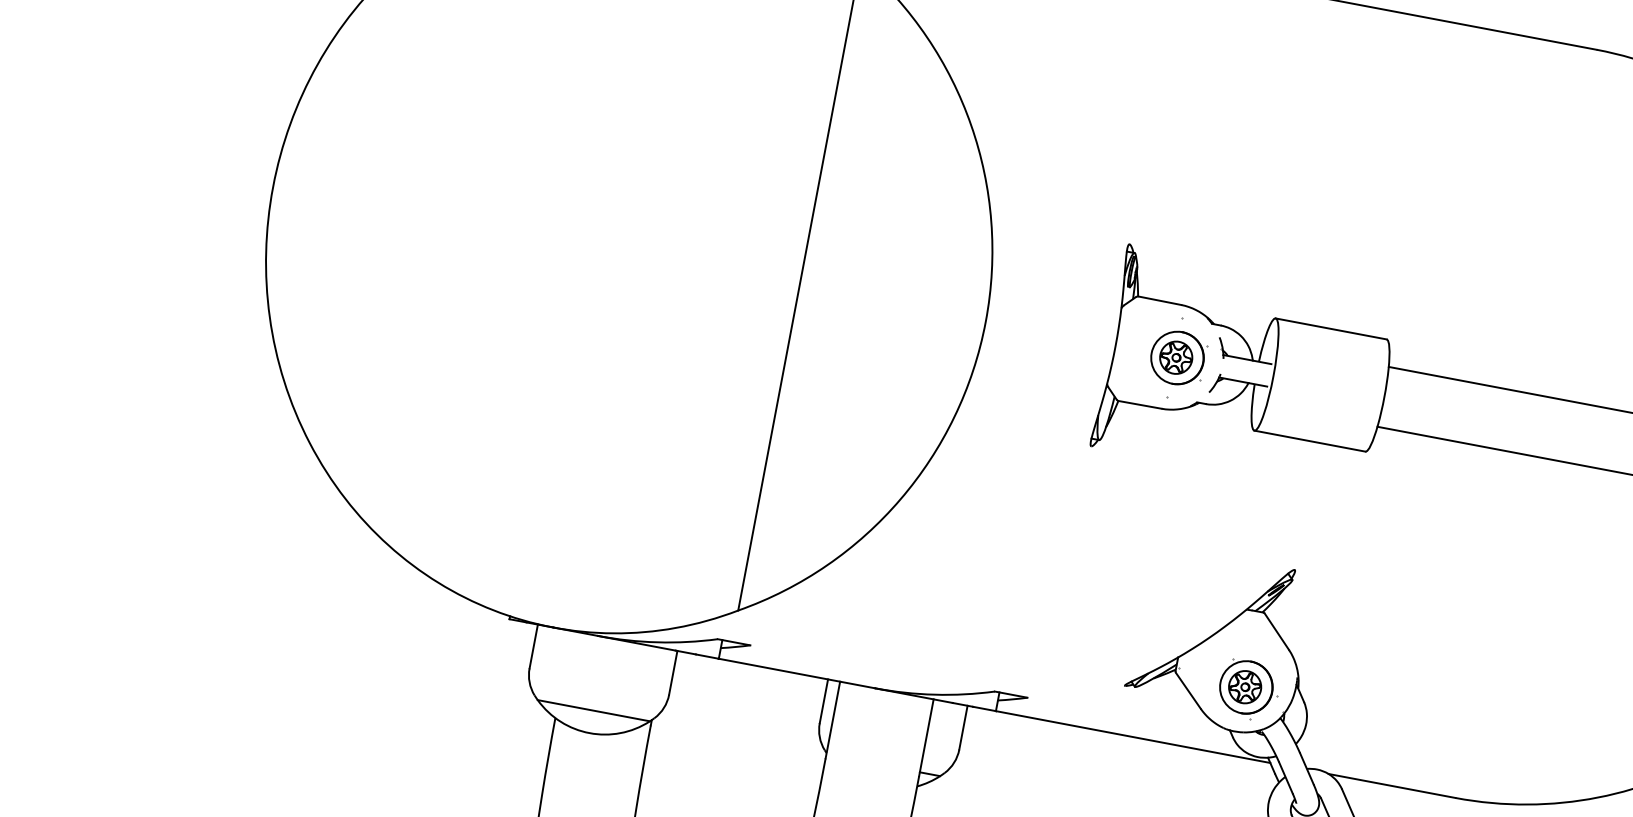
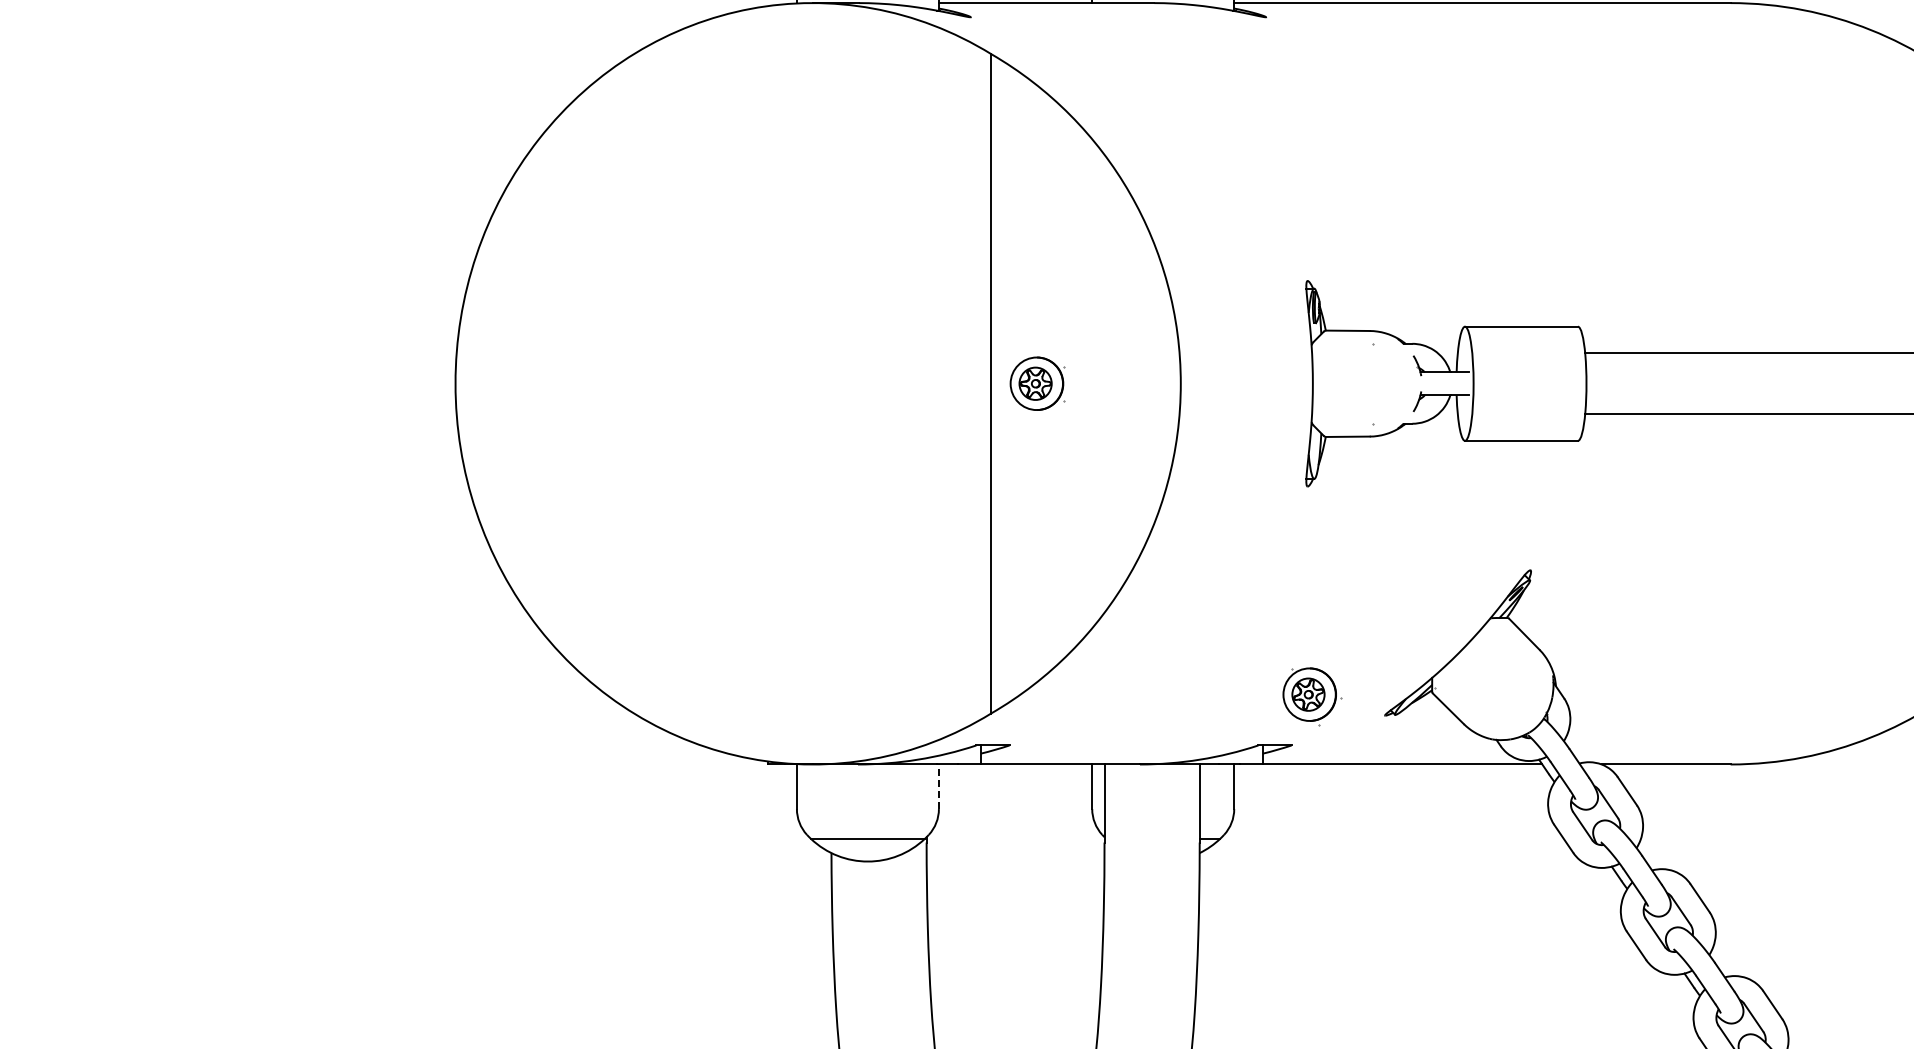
part: (1178, 357) -> (1037, 383), moved
line: (672, 672) -> (938, 786), solid -> dashed
part: (1248, 689) -> (1312, 696), moved

